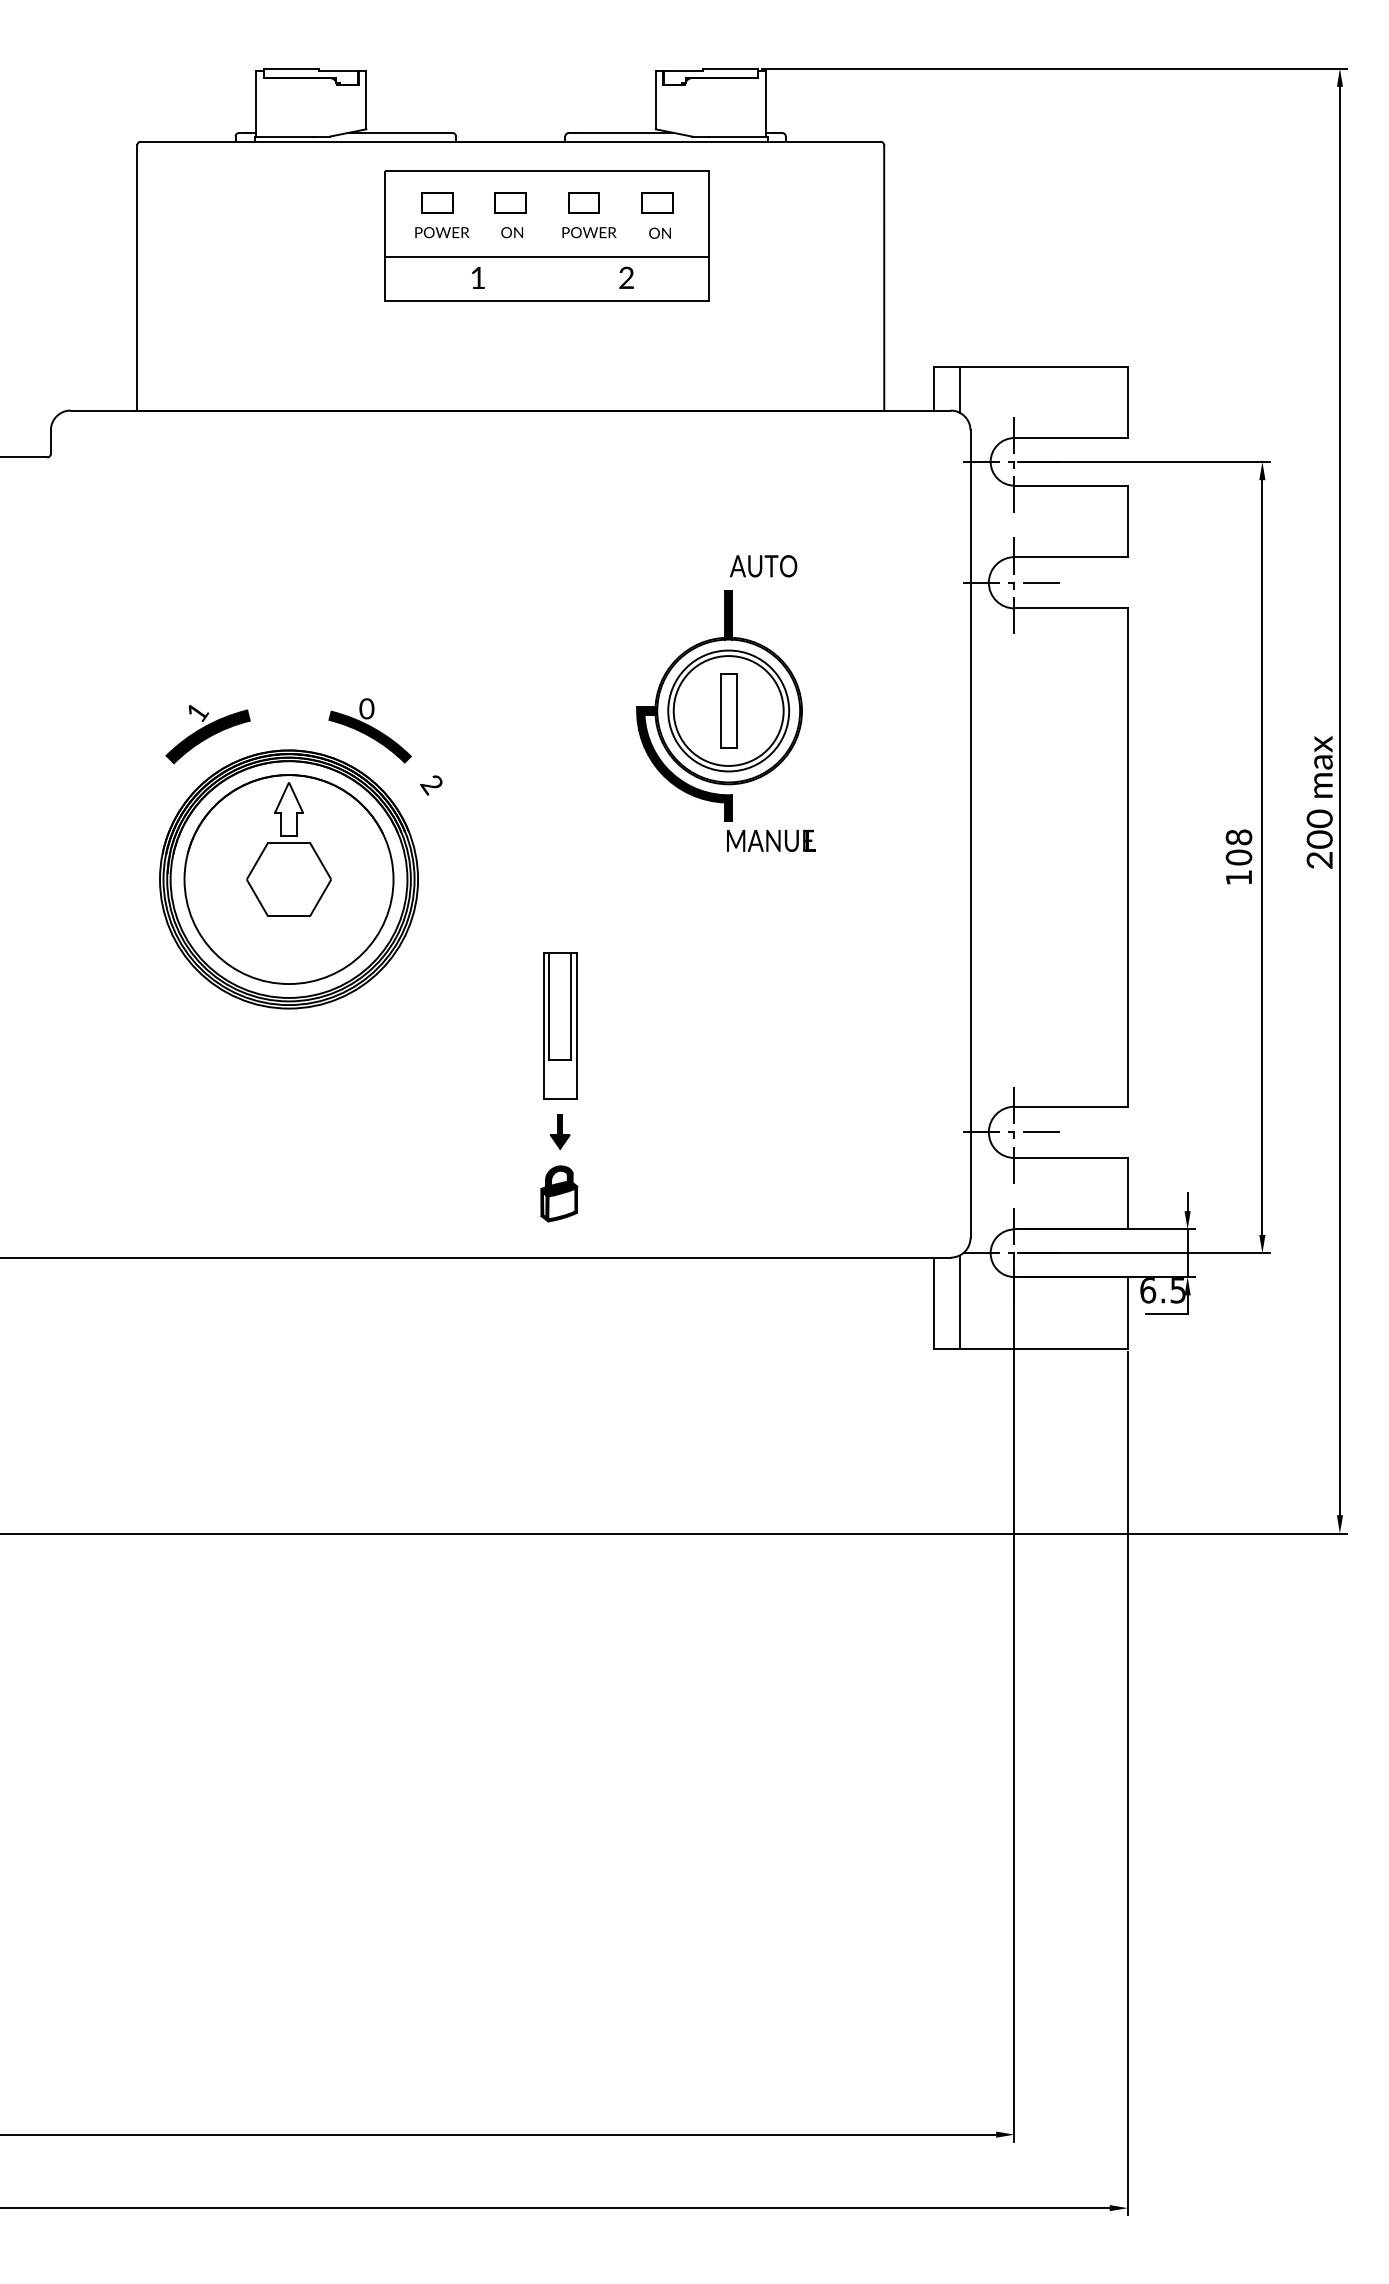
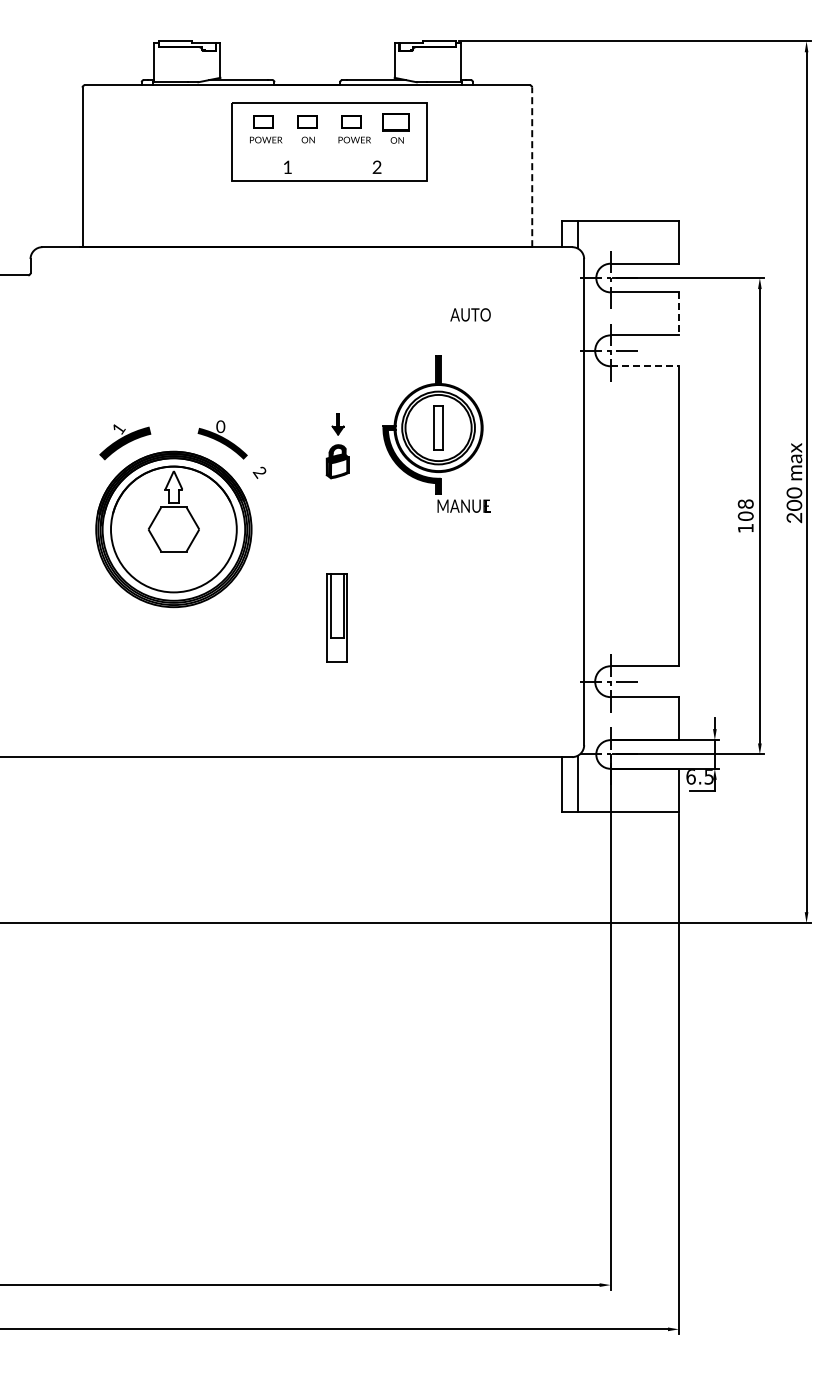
part: (657, 201) -> (395, 121), size x1.4
line: (545, 256) -> (328, 154), removed
line: (884, 278) -> (532, 167), solid -> dashed
line: (1128, 520) -> (679, 313), solid -> dashed
text: (763, 565) -> (470, 314), moved
line: (1072, 608) -> (645, 366), solid -> dashed
part: (559, 1168) -> (337, 446), moved

